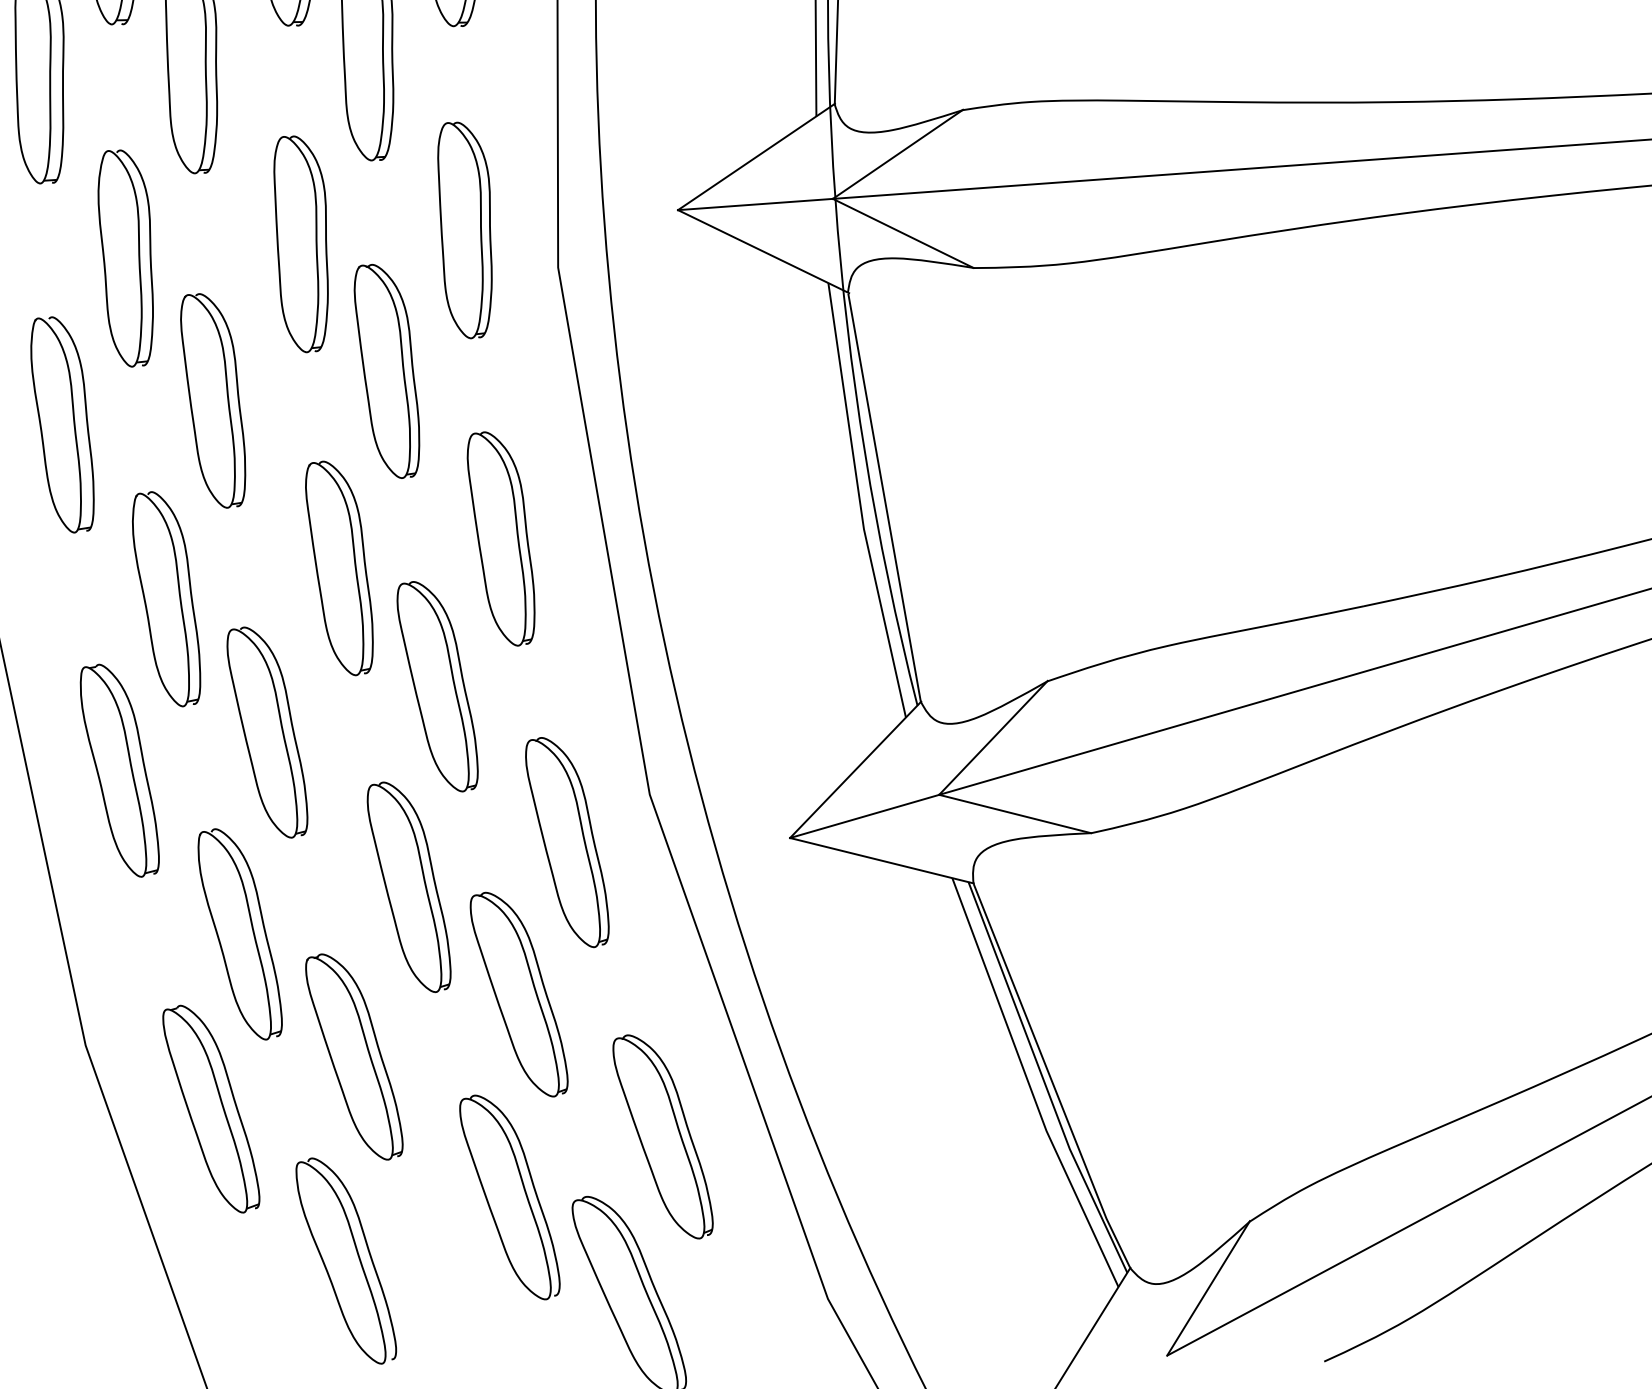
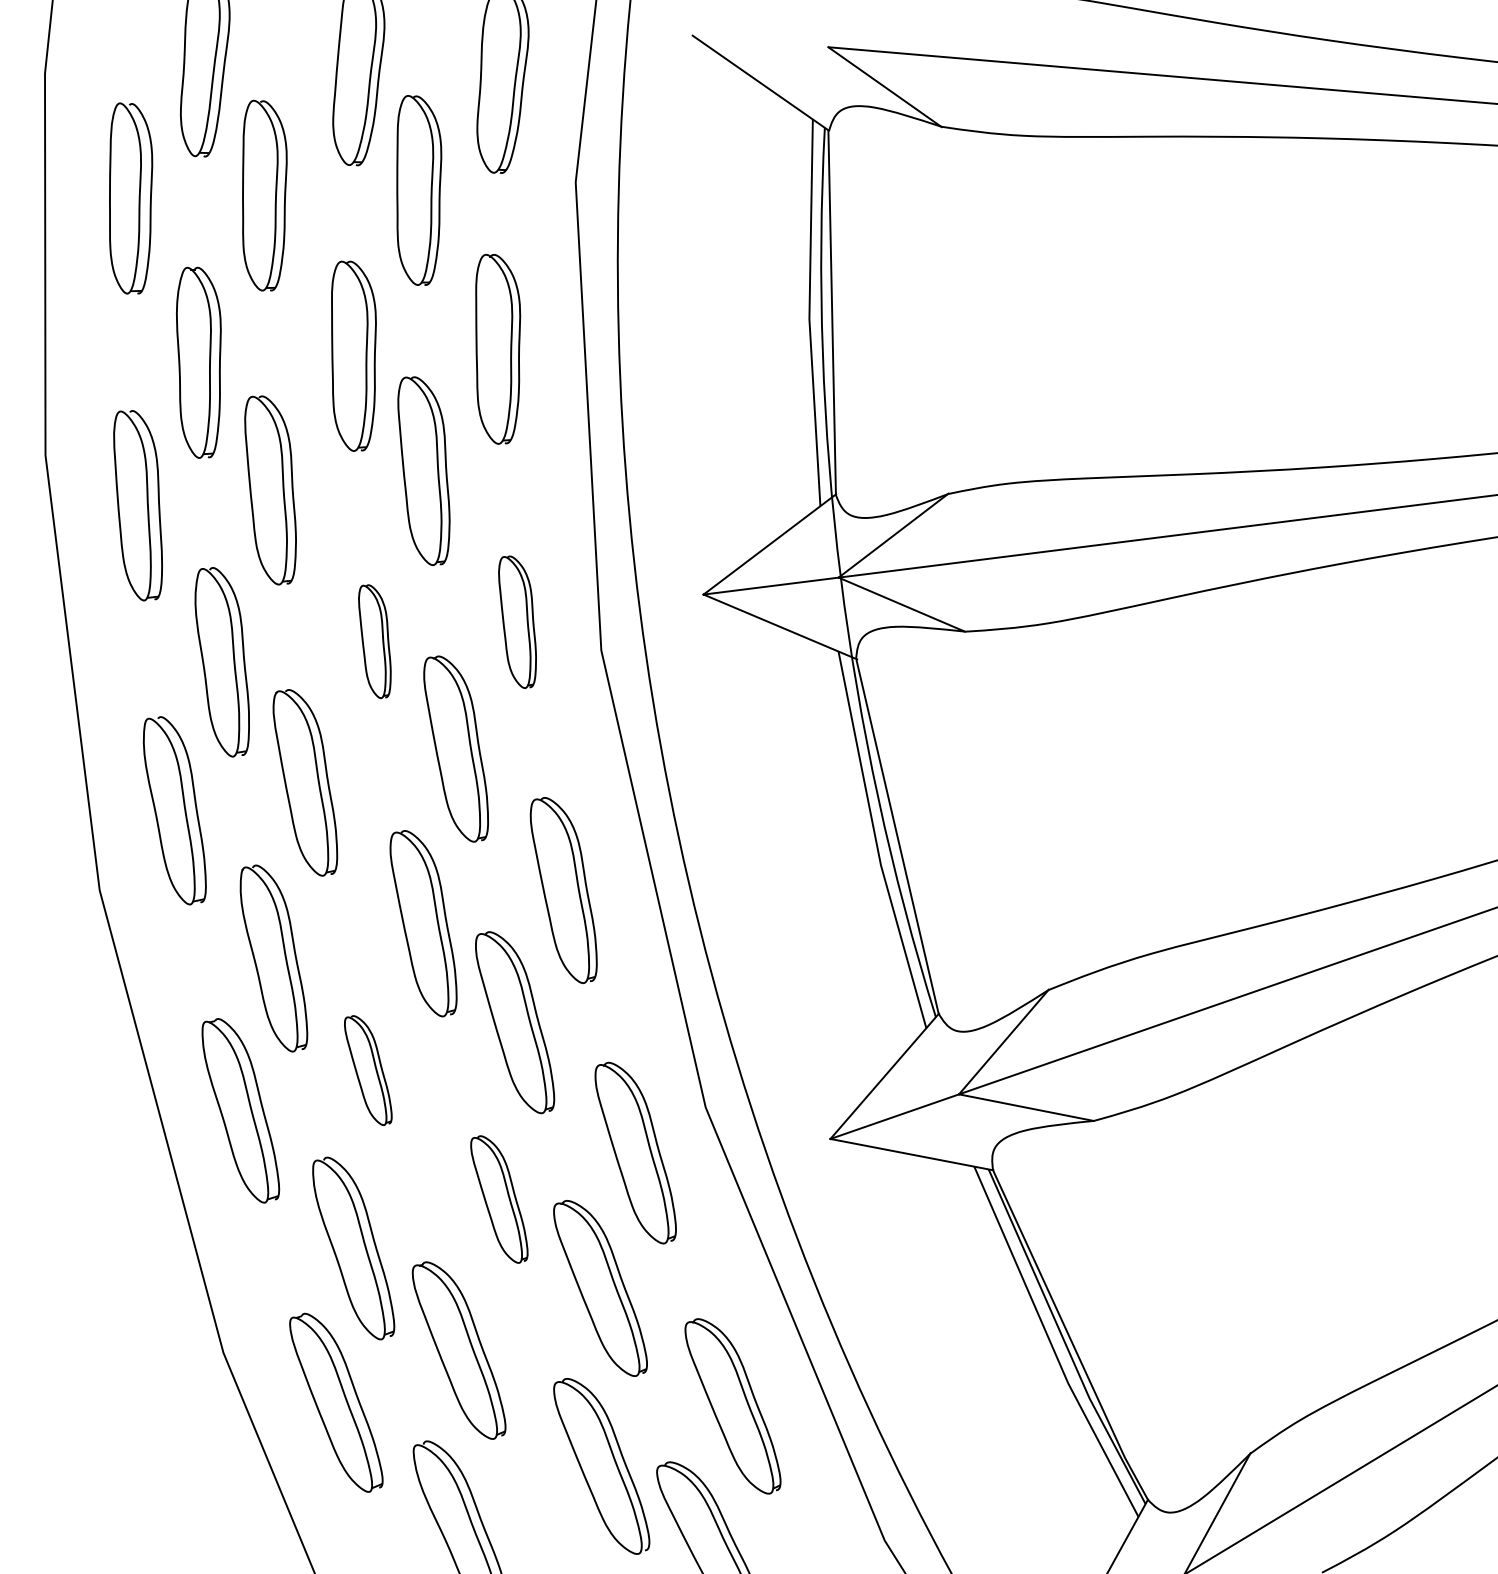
part: (464, 230) -> (517, 622), size x0.7
part: (300, 243) -> (374, 641), size x0.6
part: (267, 732) -> (368, 1070), size x0.6
part: (409, 887) -> (499, 1199), size x0.7

